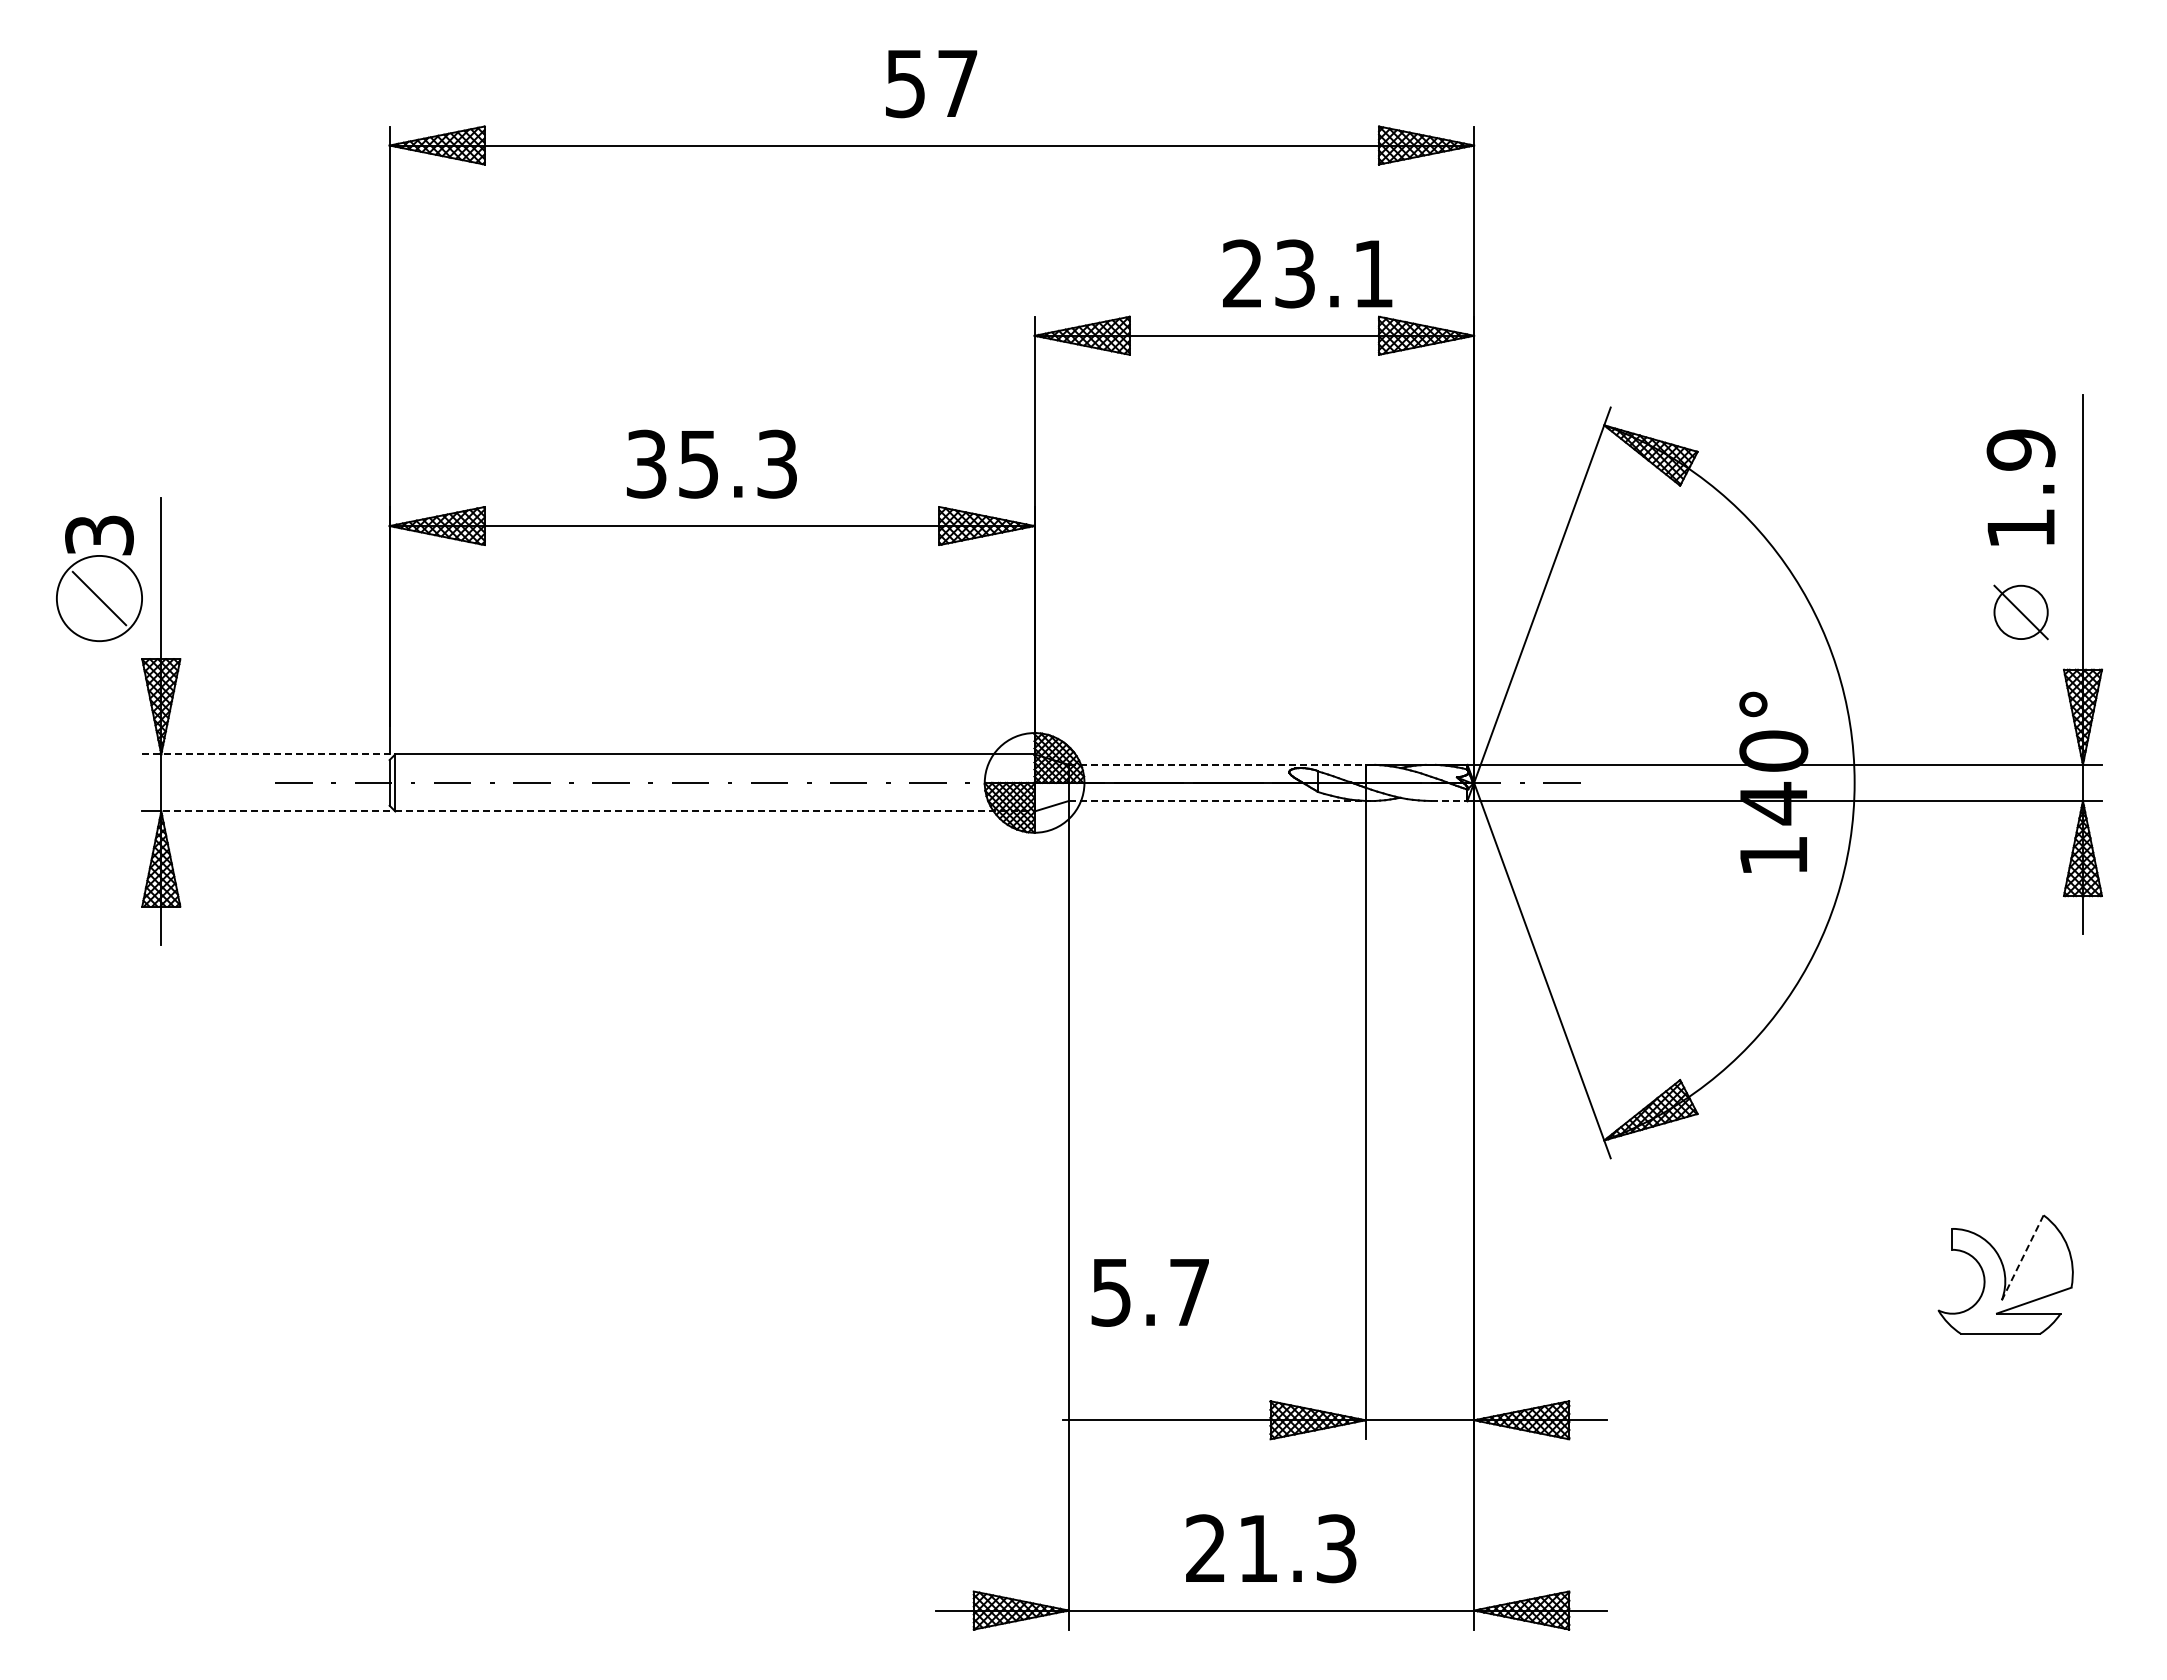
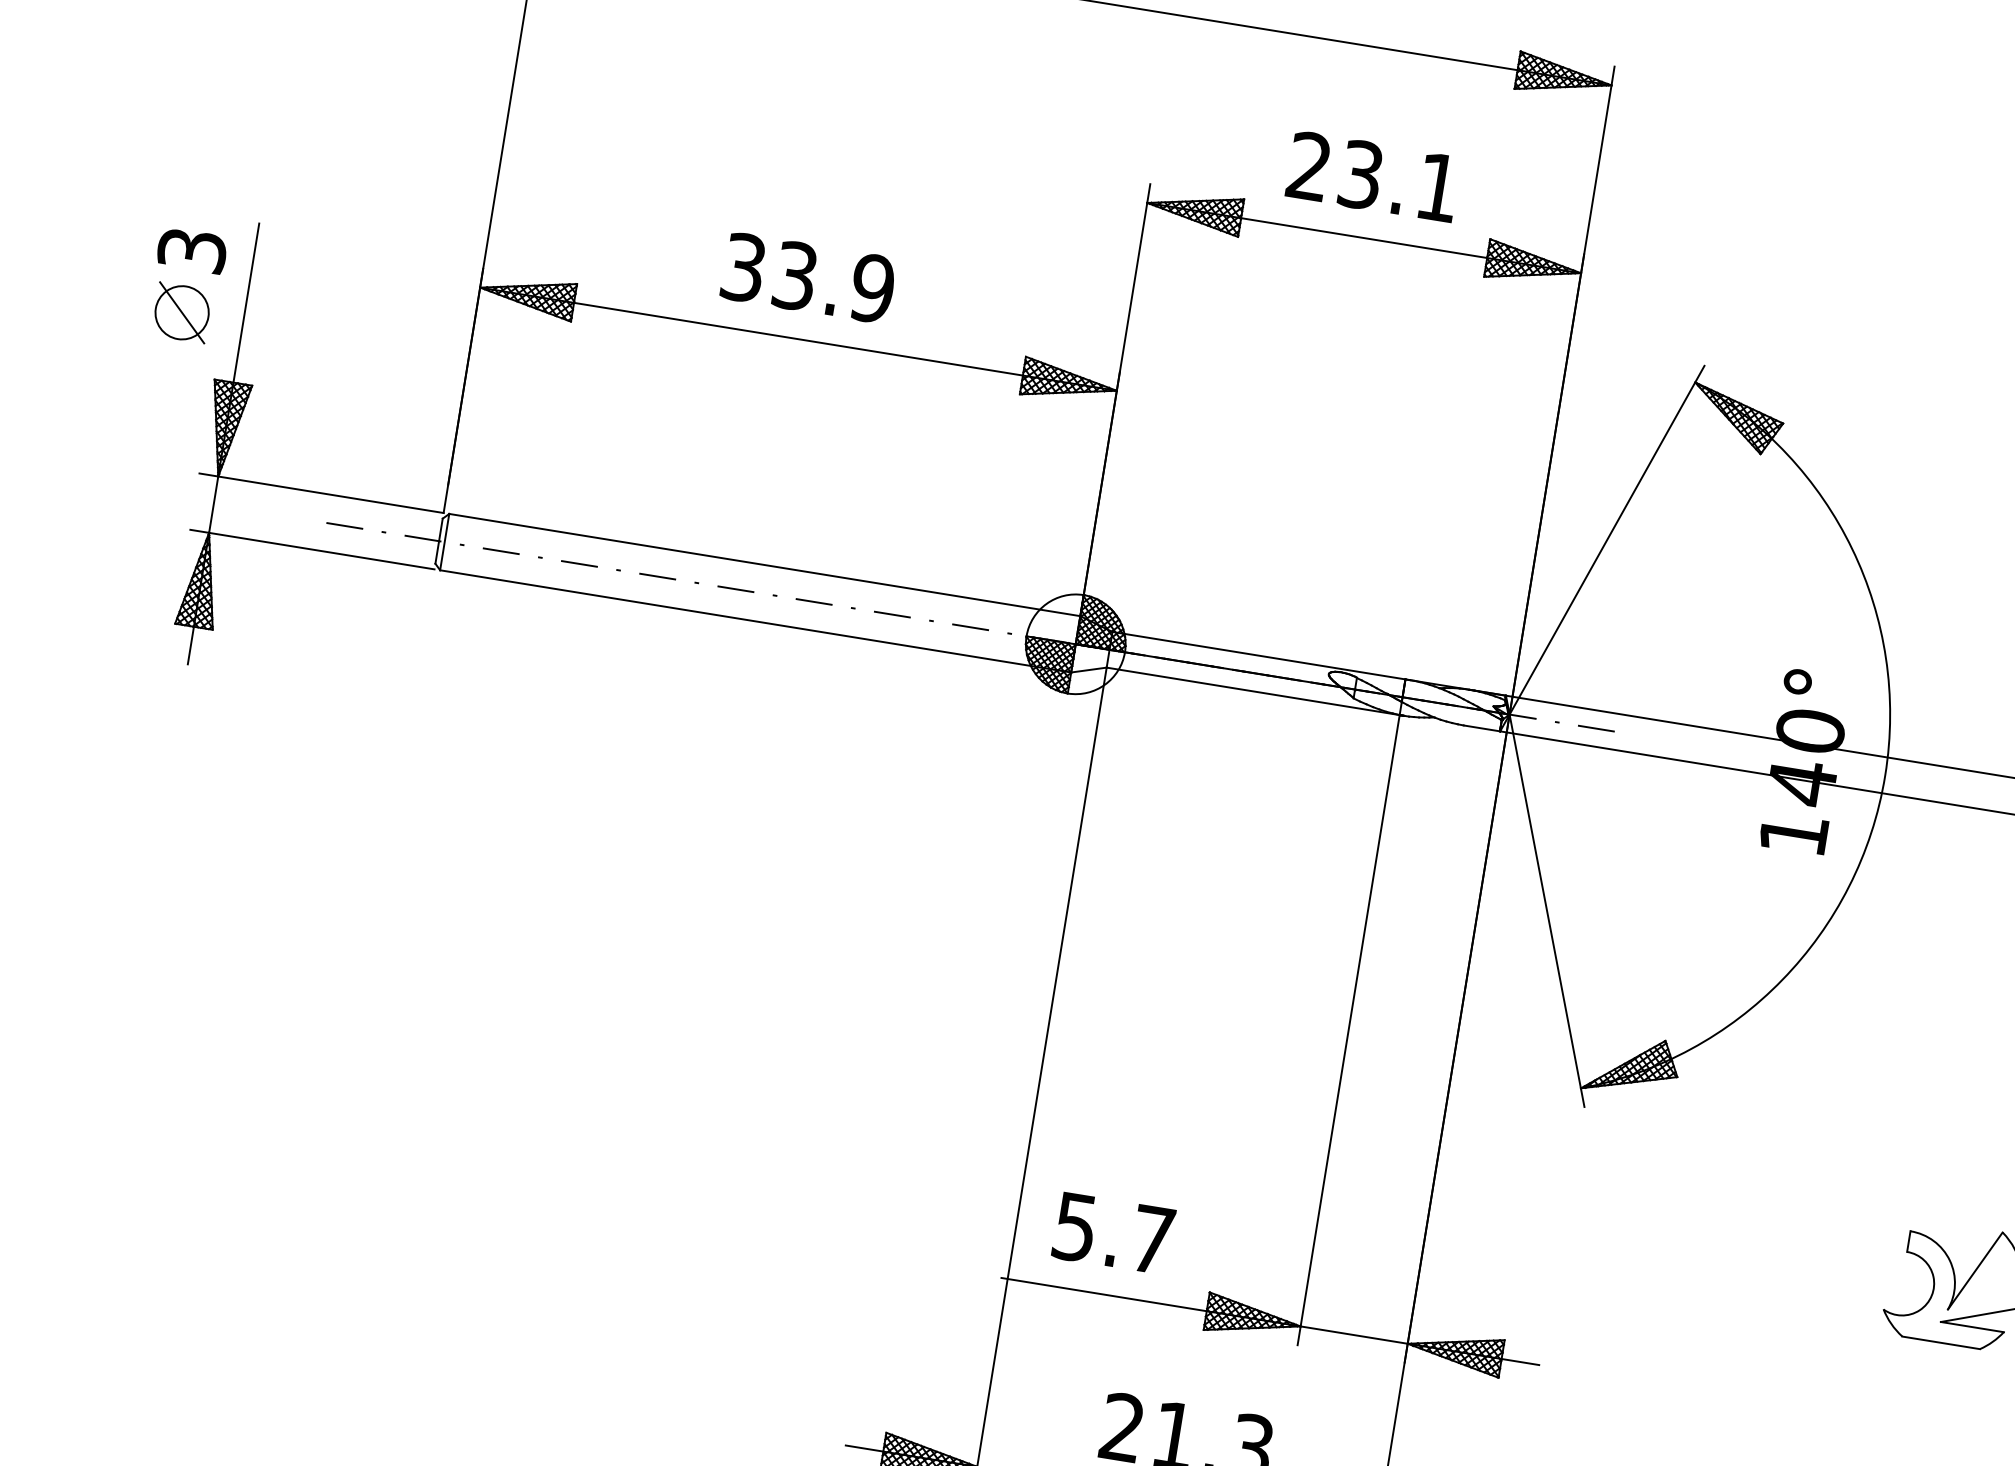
text: (1307, 273) -> (1373, 176), moved
text: (738, 463) -> (834, 281), 35.3 -> 33.9
circle: (99, 598) -> (182, 312), size x0.62
line: (265, 754) -> (321, 493), dashed -> solid
line: (1217, 764) -> (1259, 655), dashed -> solid
line: (1217, 800) -> (1253, 690), dashed -> solid
line: (1449, 800) -> (1482, 728), dashed -> solid
line: (274, 811) -> (320, 551), dashed -> solid
line: (714, 811) -> (755, 621), dashed -> solid
line: (2022, 1258) -> (1974, 1271), dashed -> solid
text: (1149, 1292) -> (1112, 1233), moved

